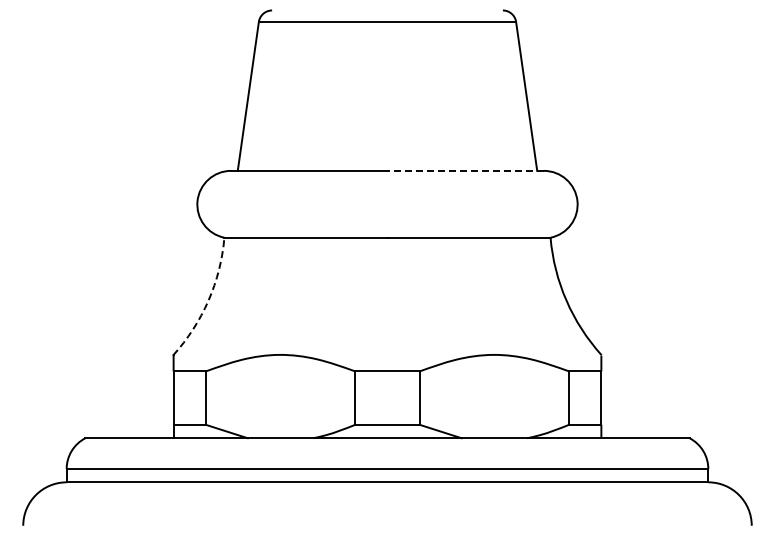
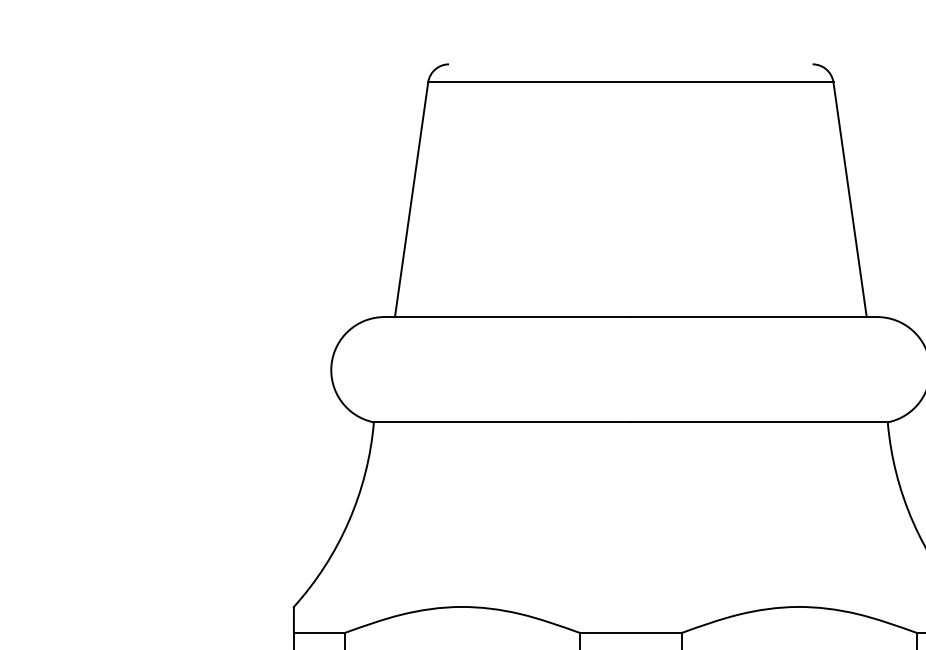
line: (465, 170) -> (753, 316), dashed -> solid
arc: (208, 300) -> (348, 521), dashed -> solid

